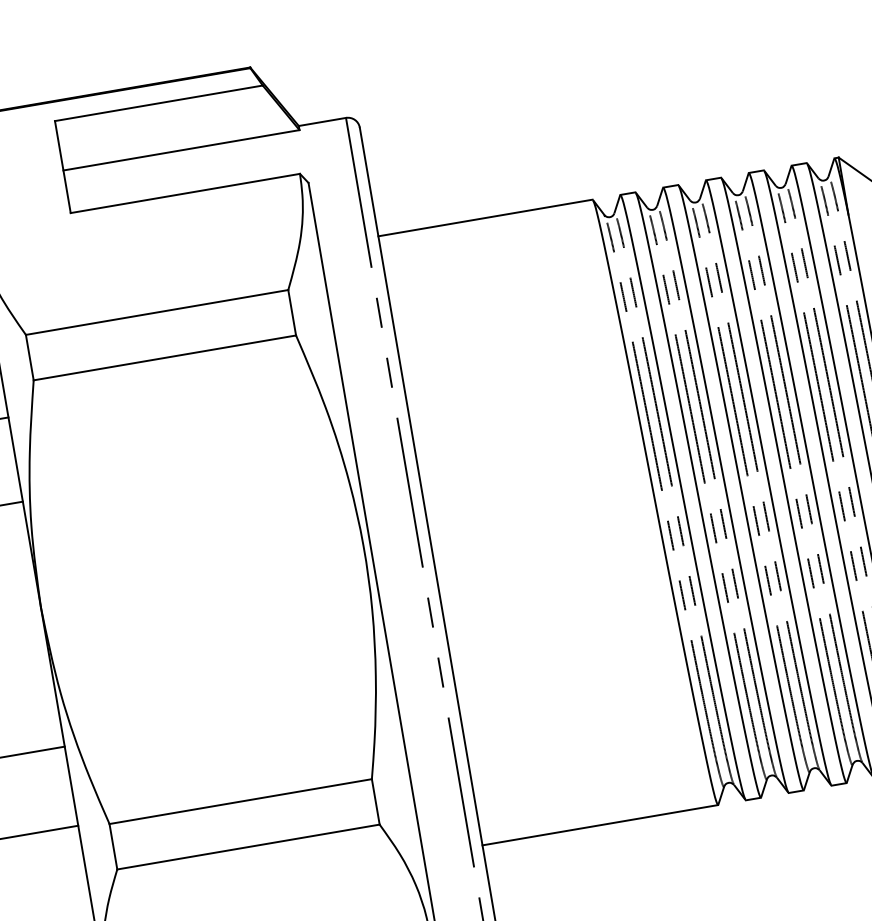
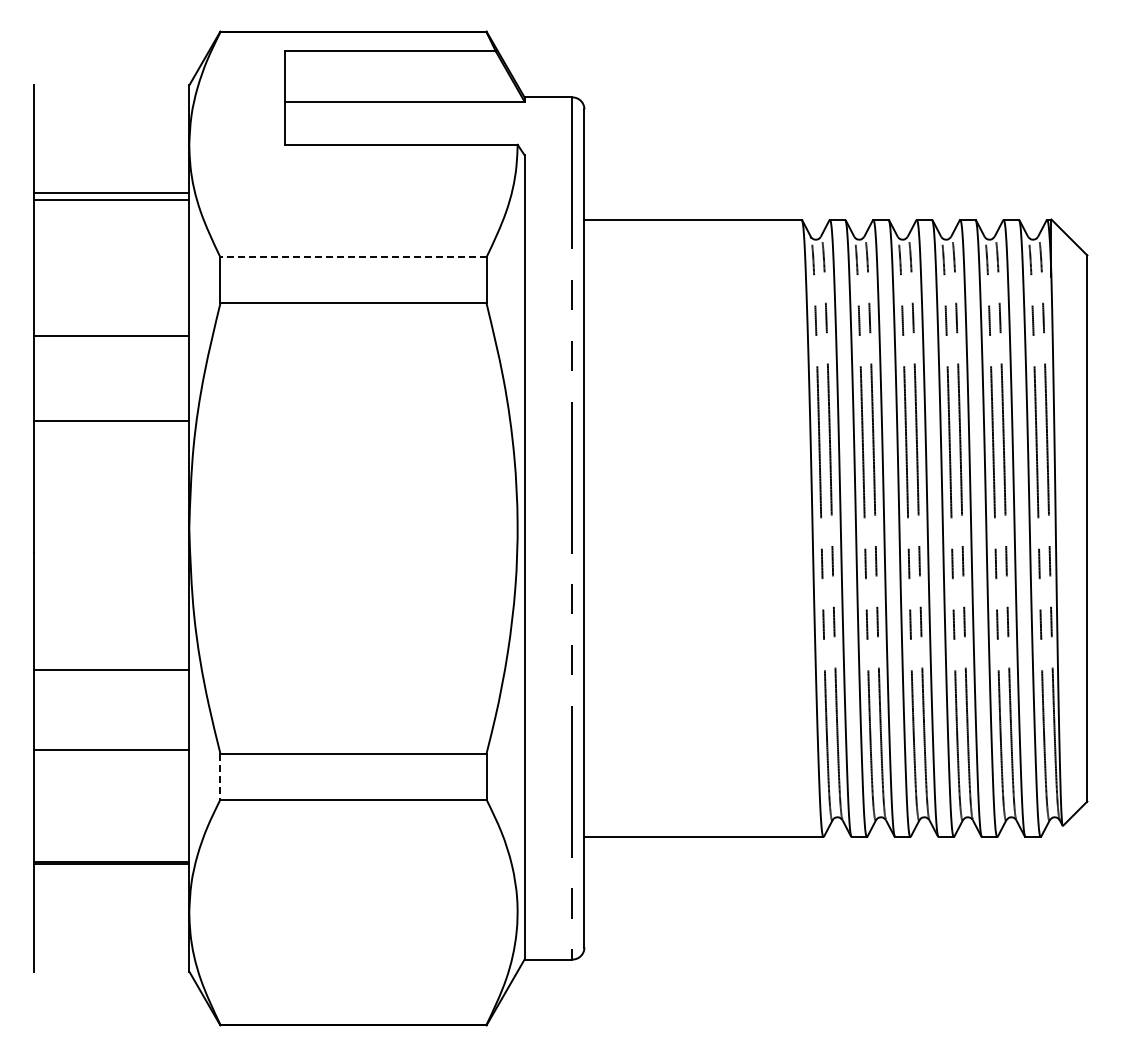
line: (156, 312) -> (352, 257), solid -> dashed
line: (113, 847) -> (220, 777), solid -> dashed

